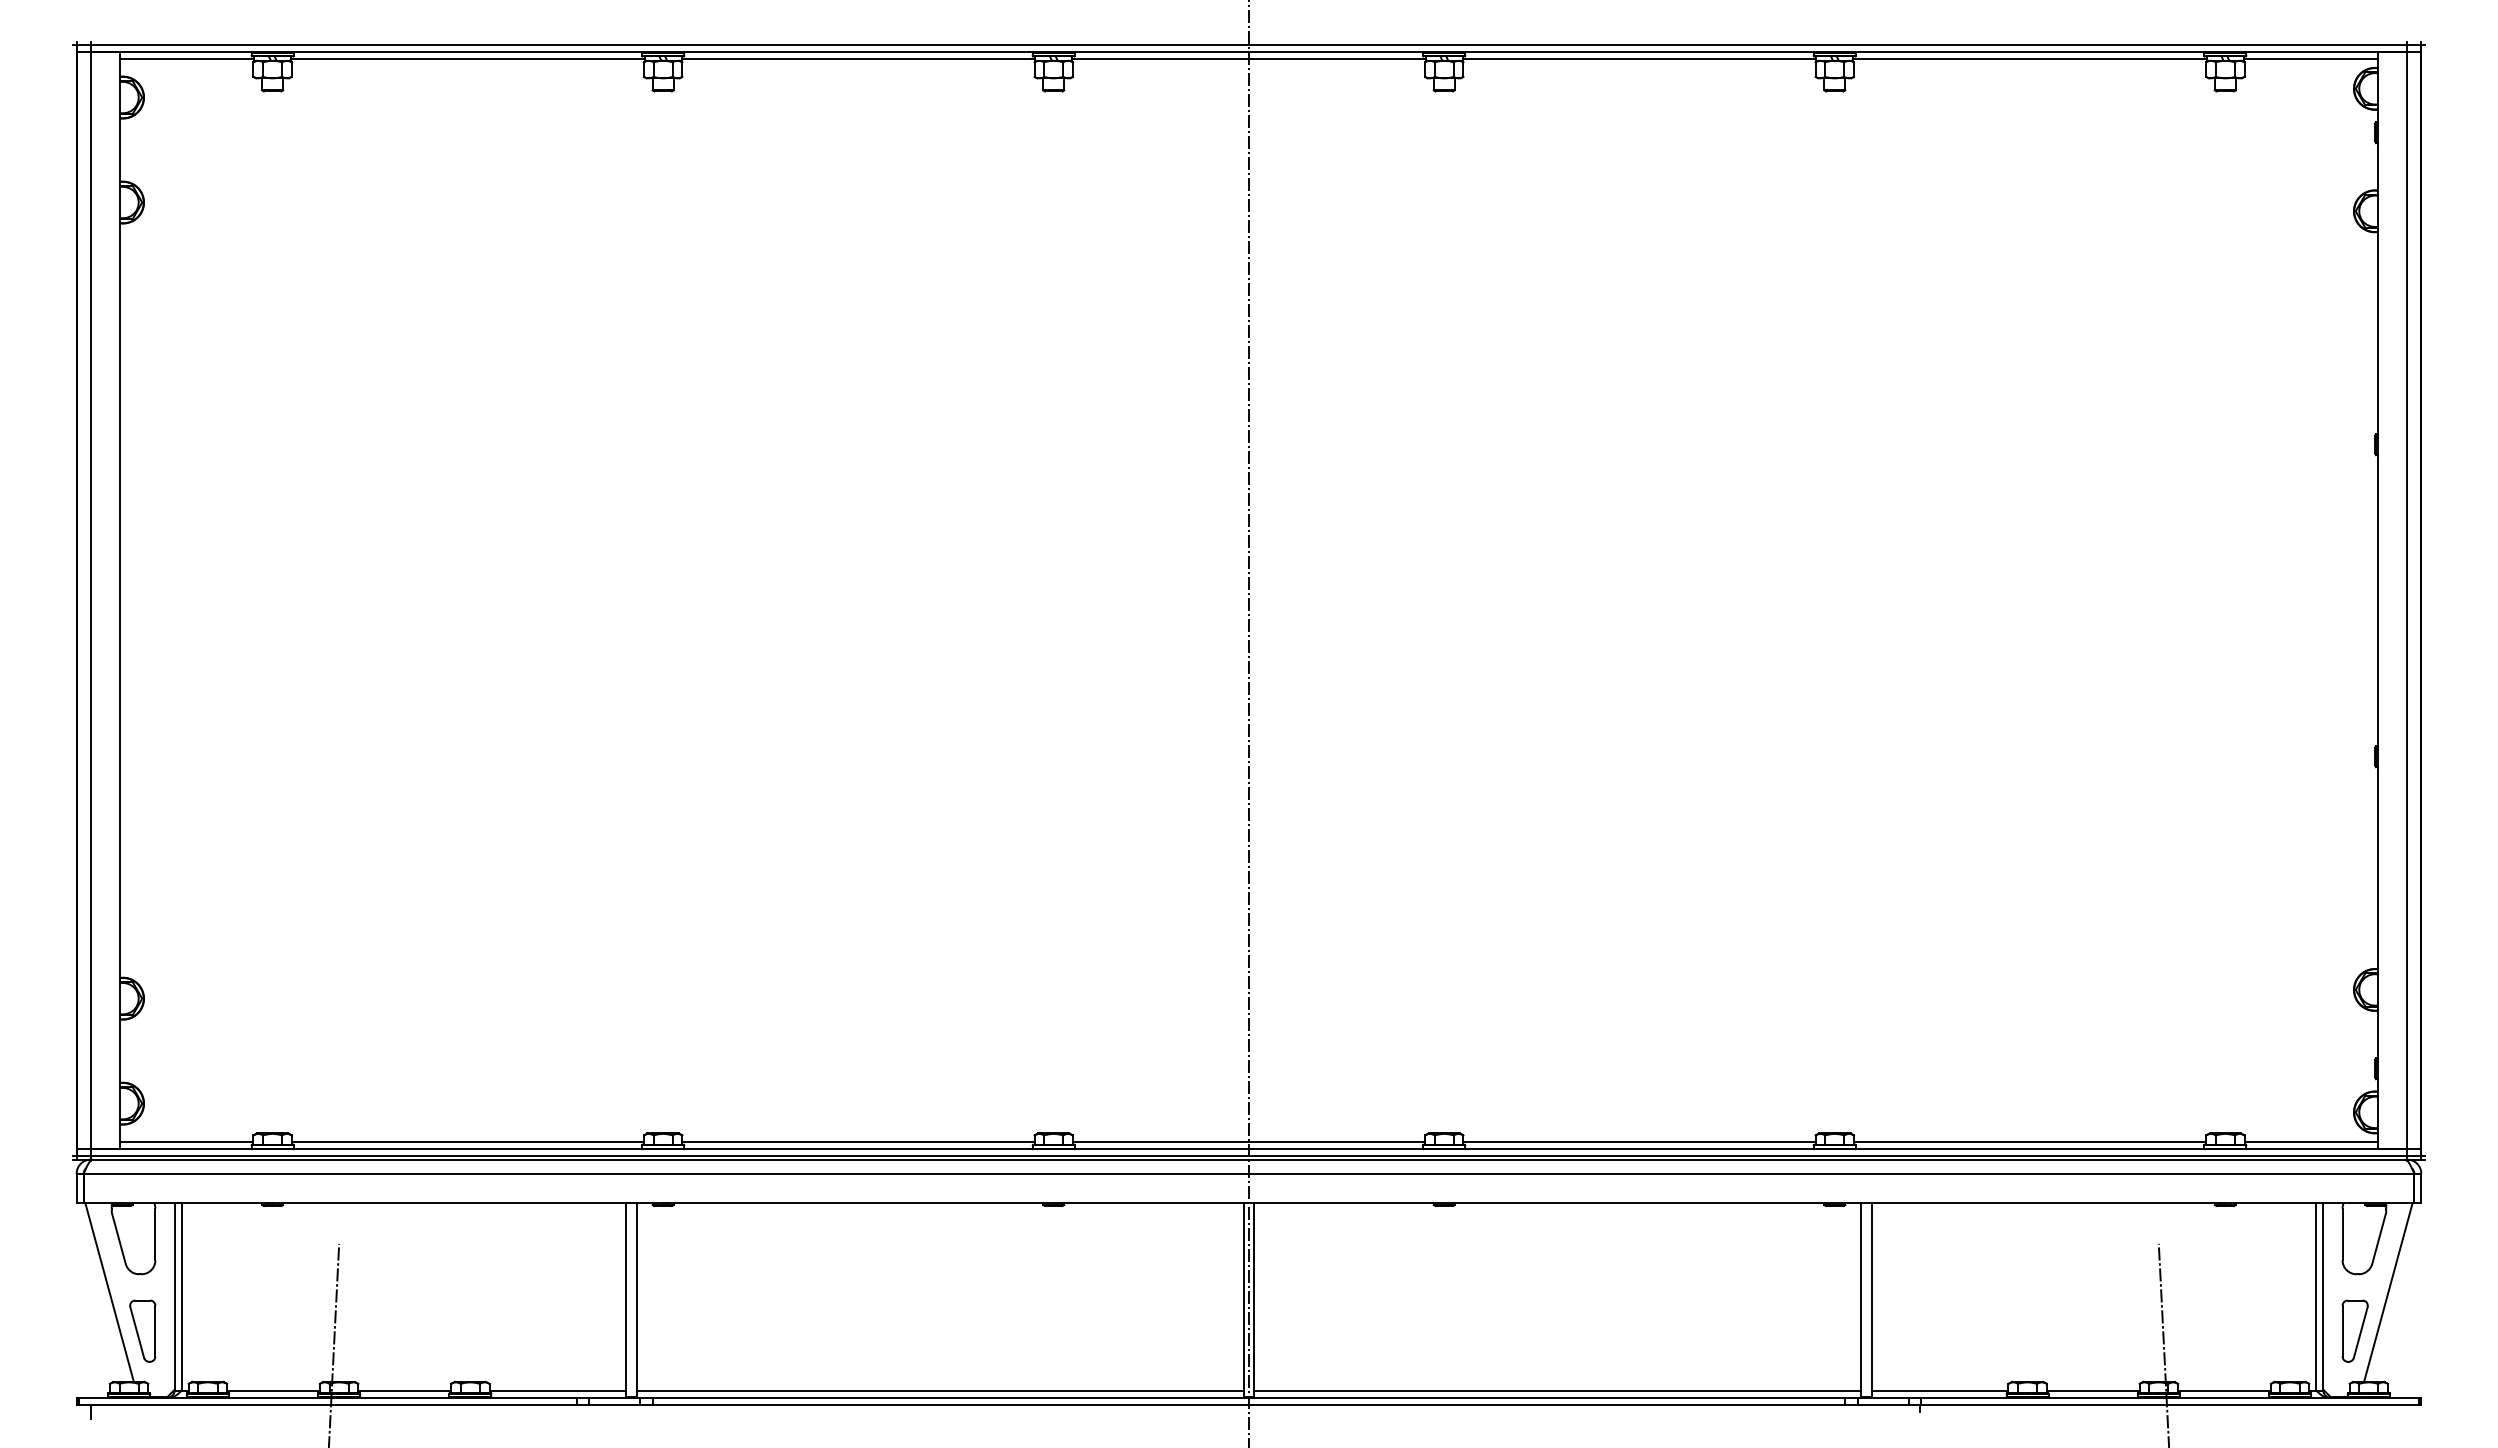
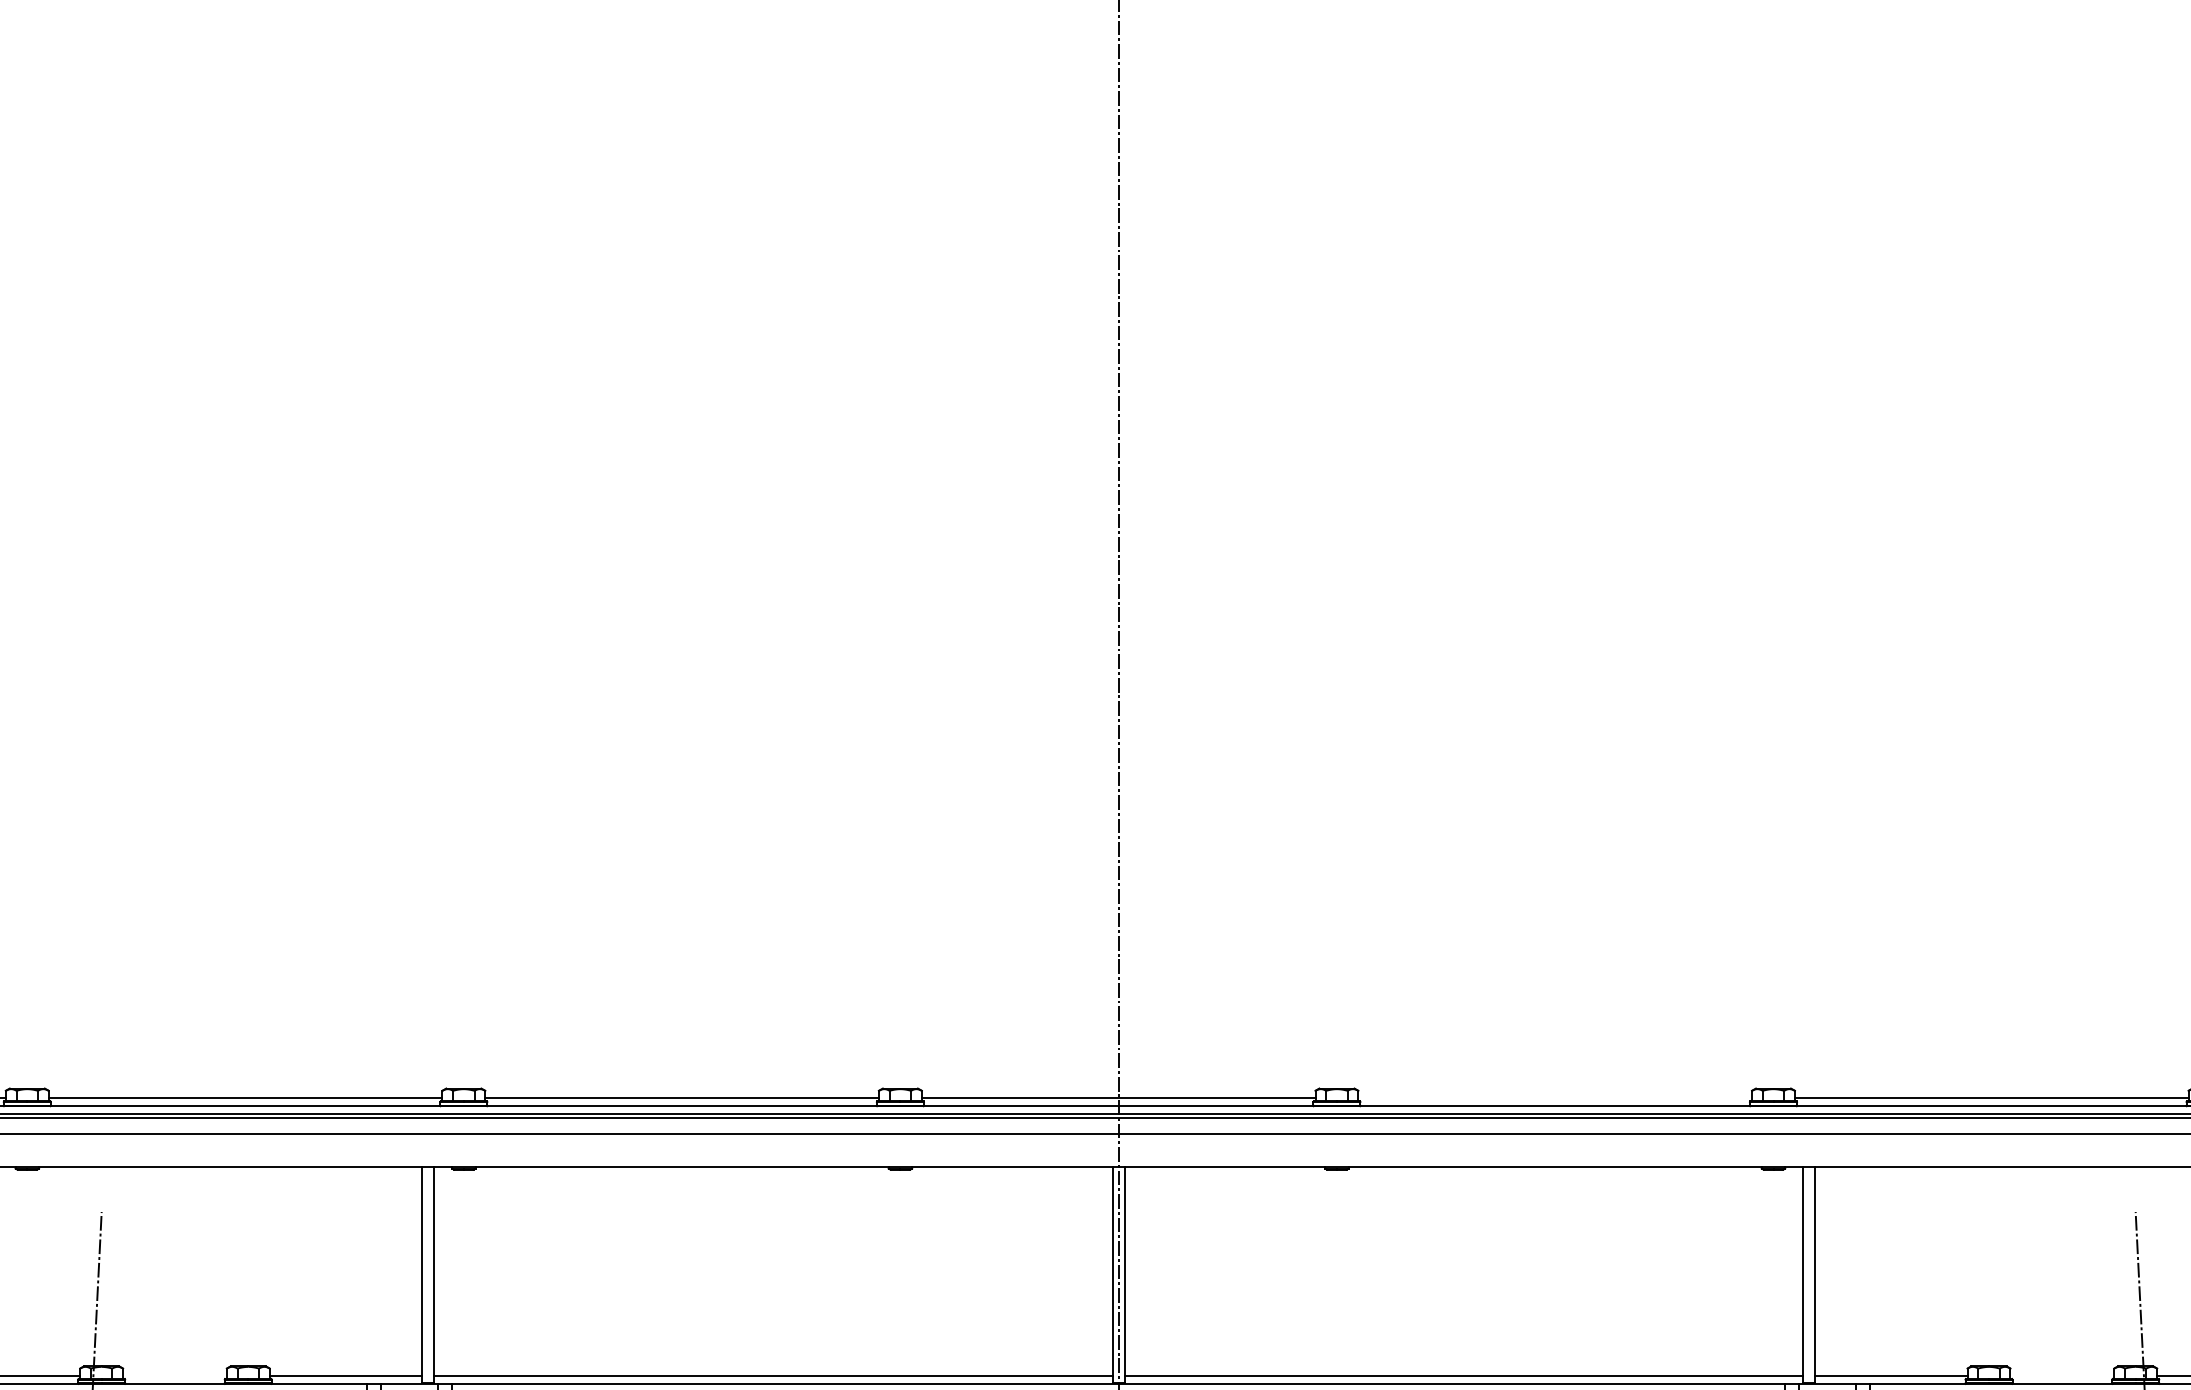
line: (1639, 1142) -> (1555, 1098), removed
line: (404, 1390) -> (174, 1375), removed
line: (2092, 1390) -> (2061, 1375), removed

